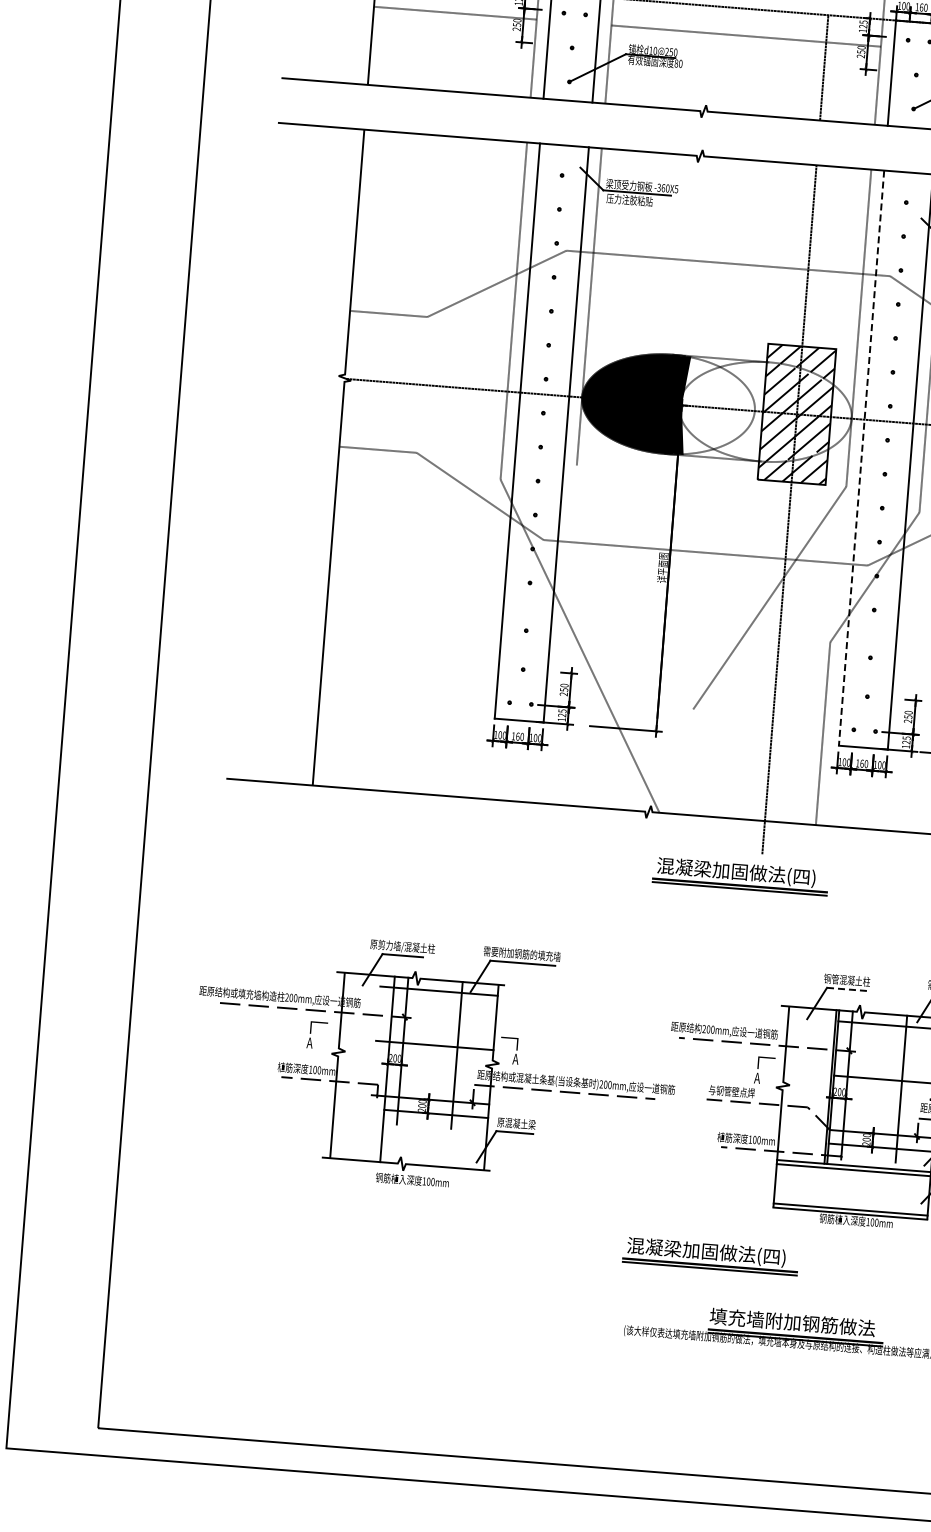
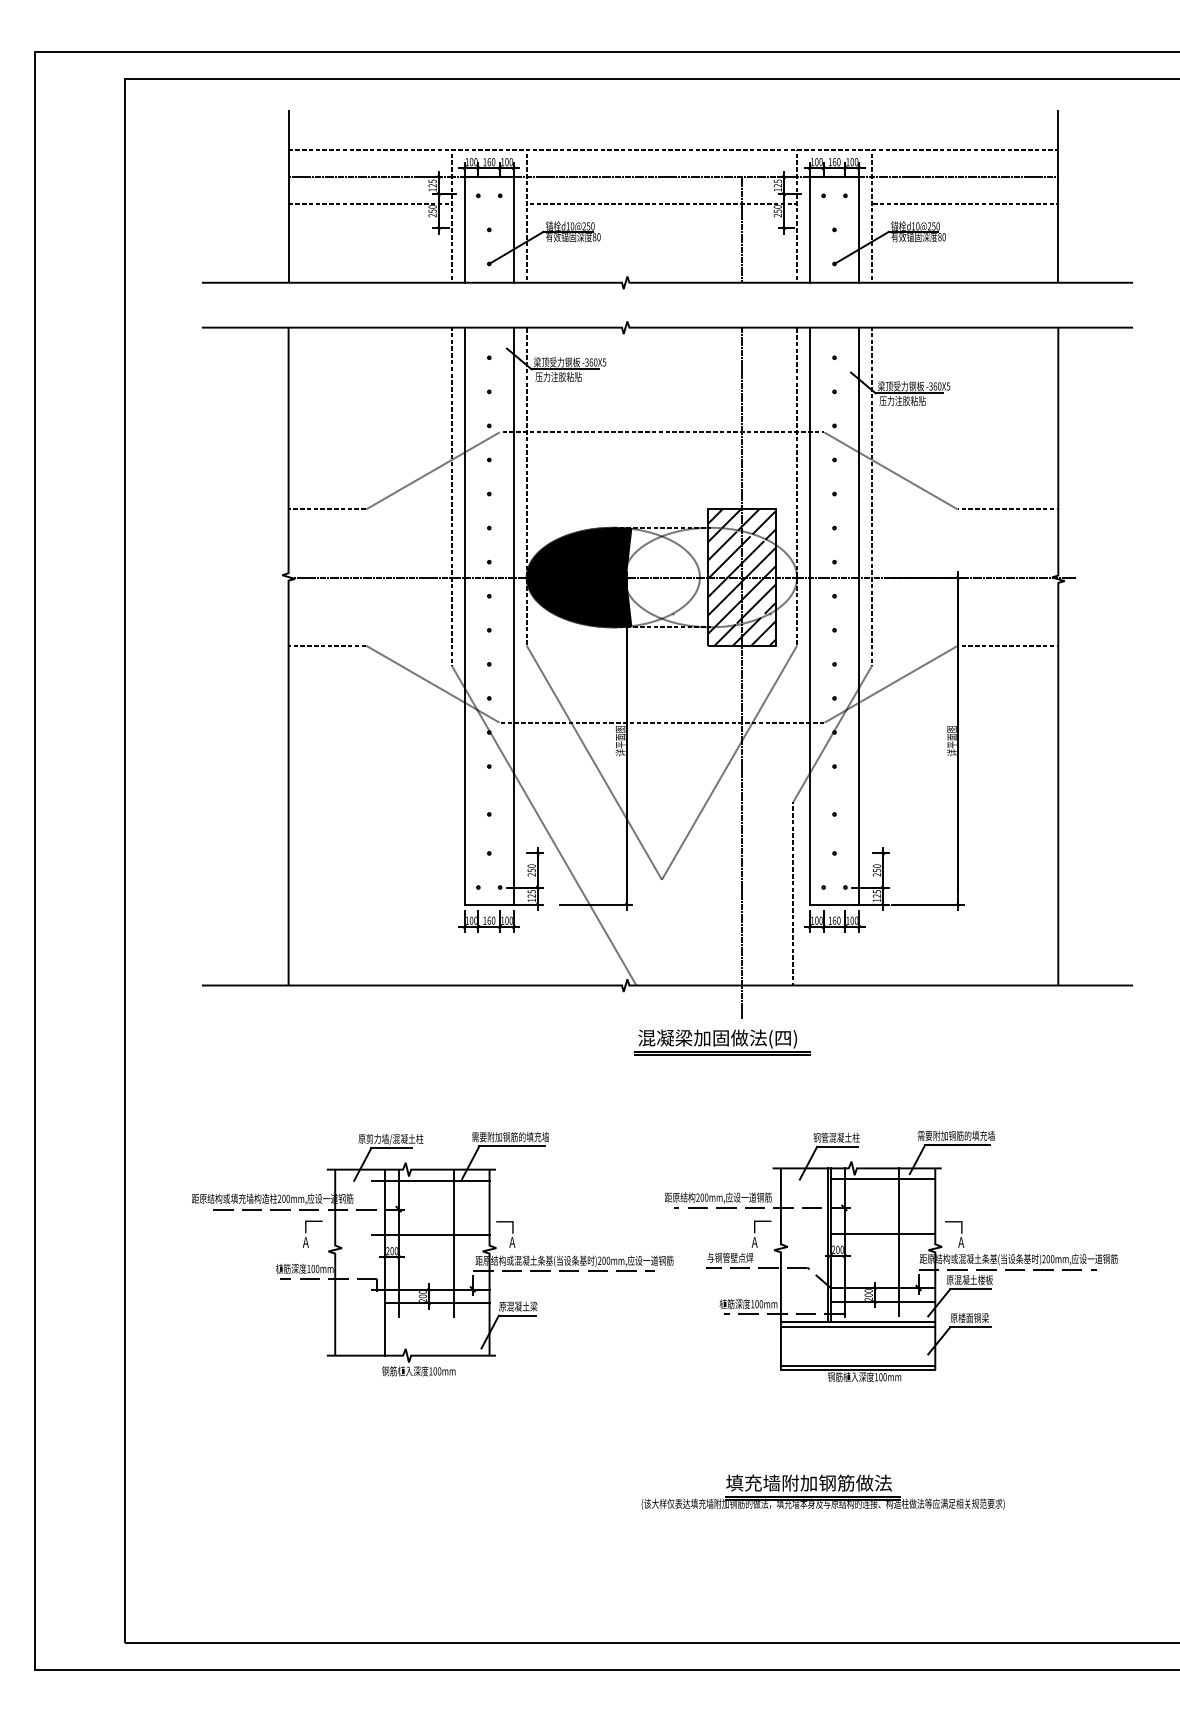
line: (862, 458) -> (810, 616), dashed -> solid
line: (634, 587) -> (593, 762), added
line: (847, 989) -> (837, 1146), dashed -> solid
part: (710, 1256) -> (722, 1423), removed

